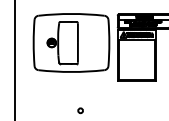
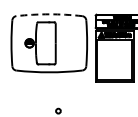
arc: (71, 13) -> (49, 13), solid -> dashed

